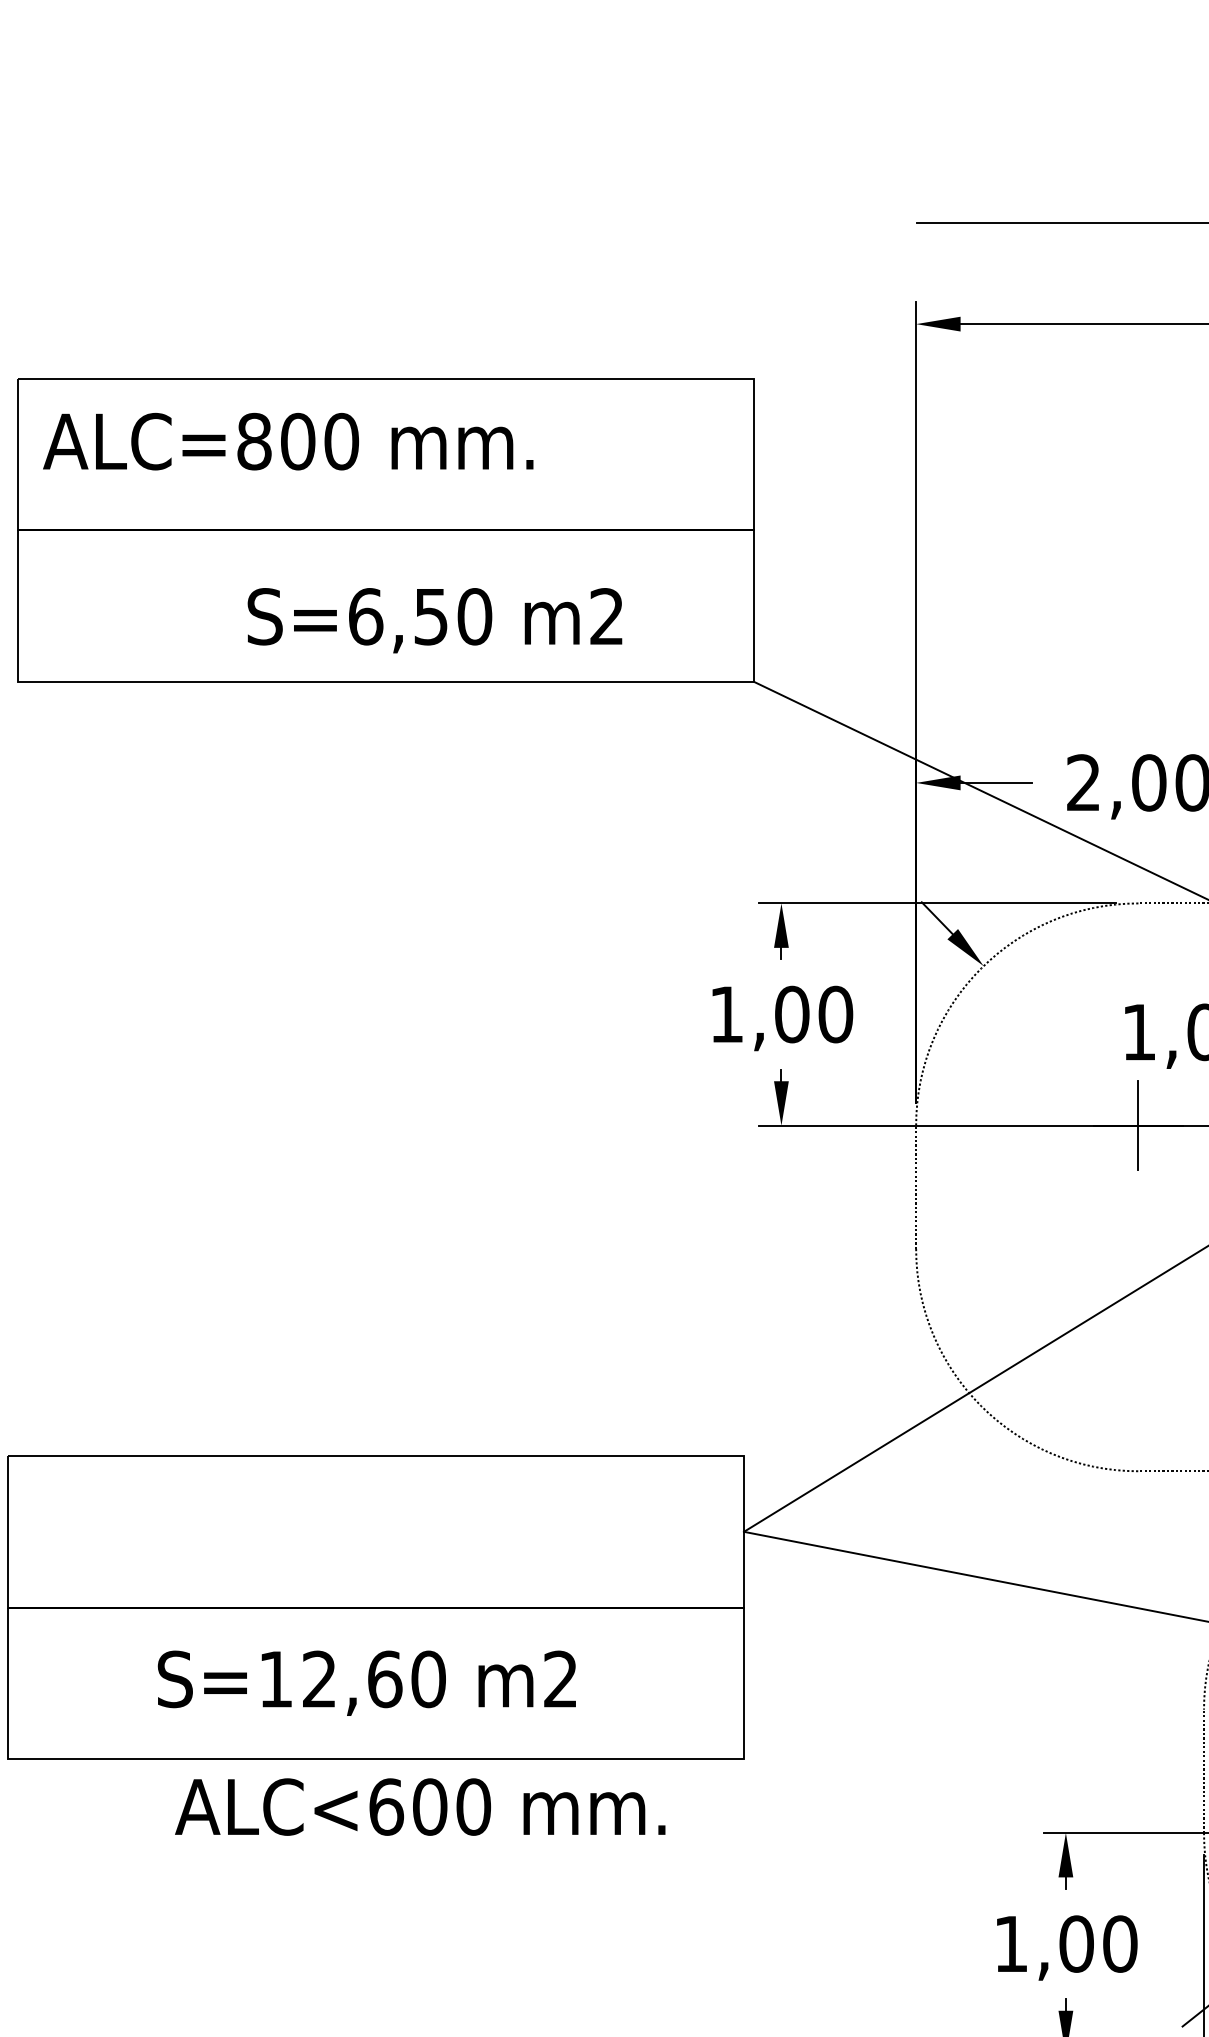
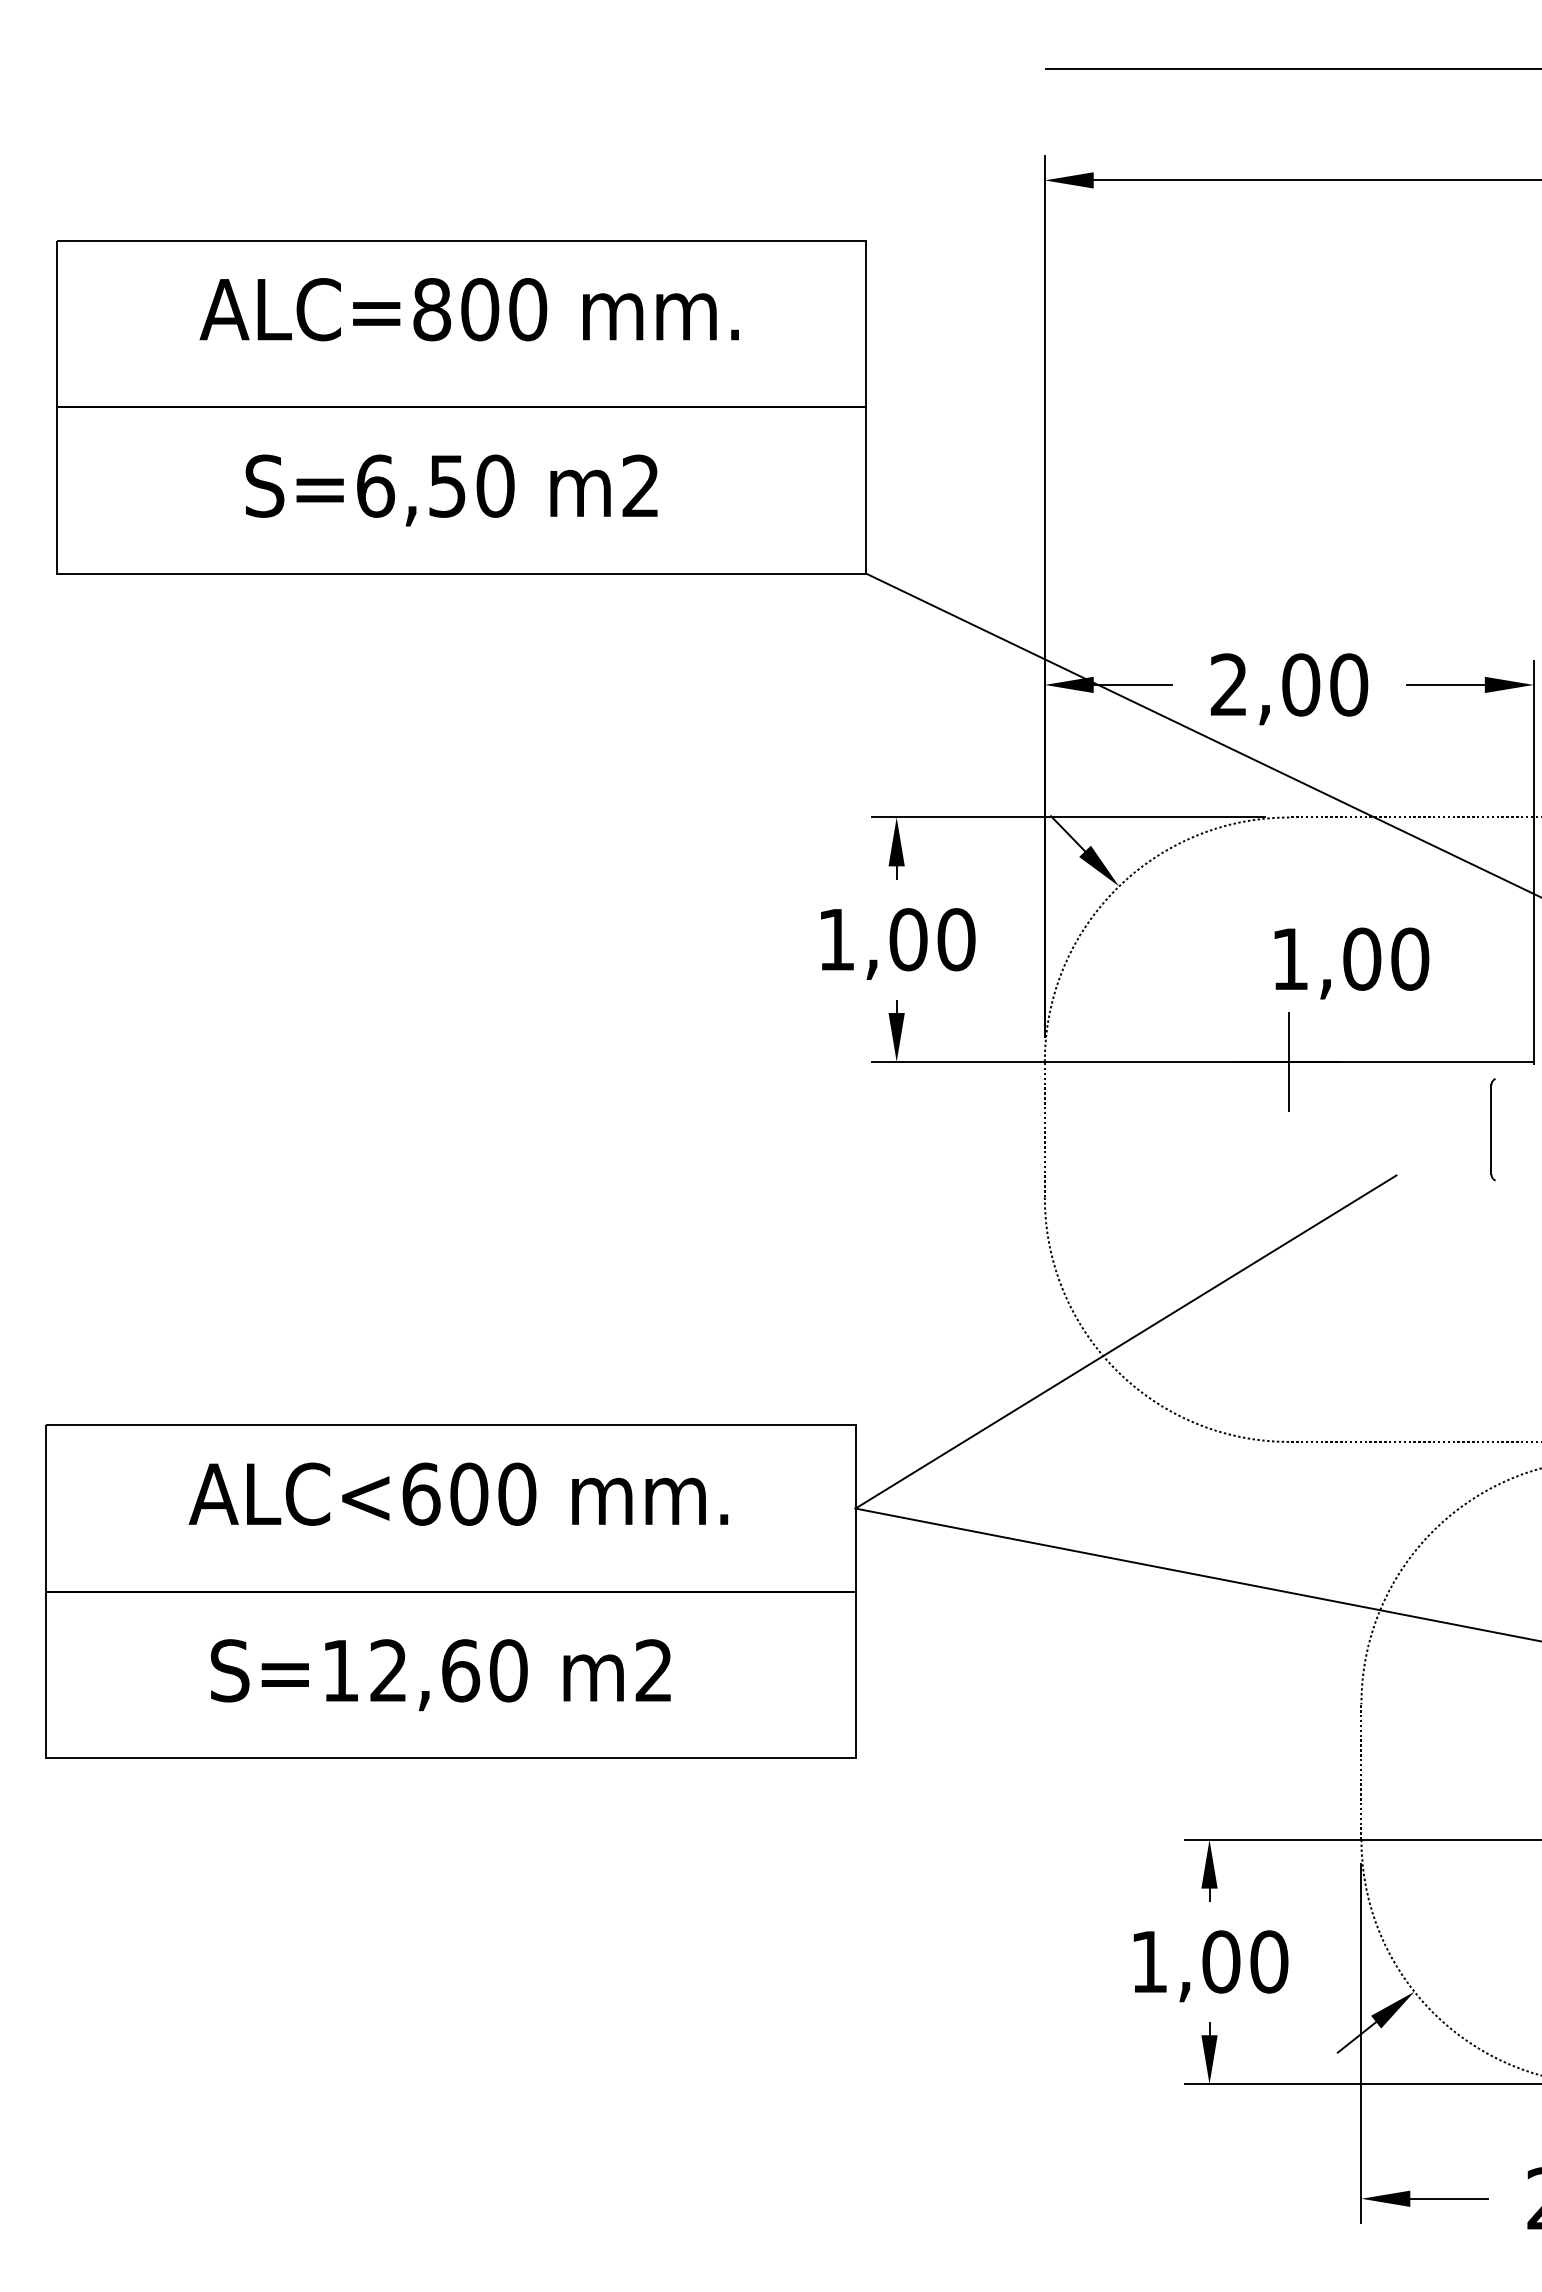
text: (287, 441) -> (468, 309), moved
text: (434, 620) -> (451, 490), moved
text: (420, 1806) -> (458, 1493), moved

